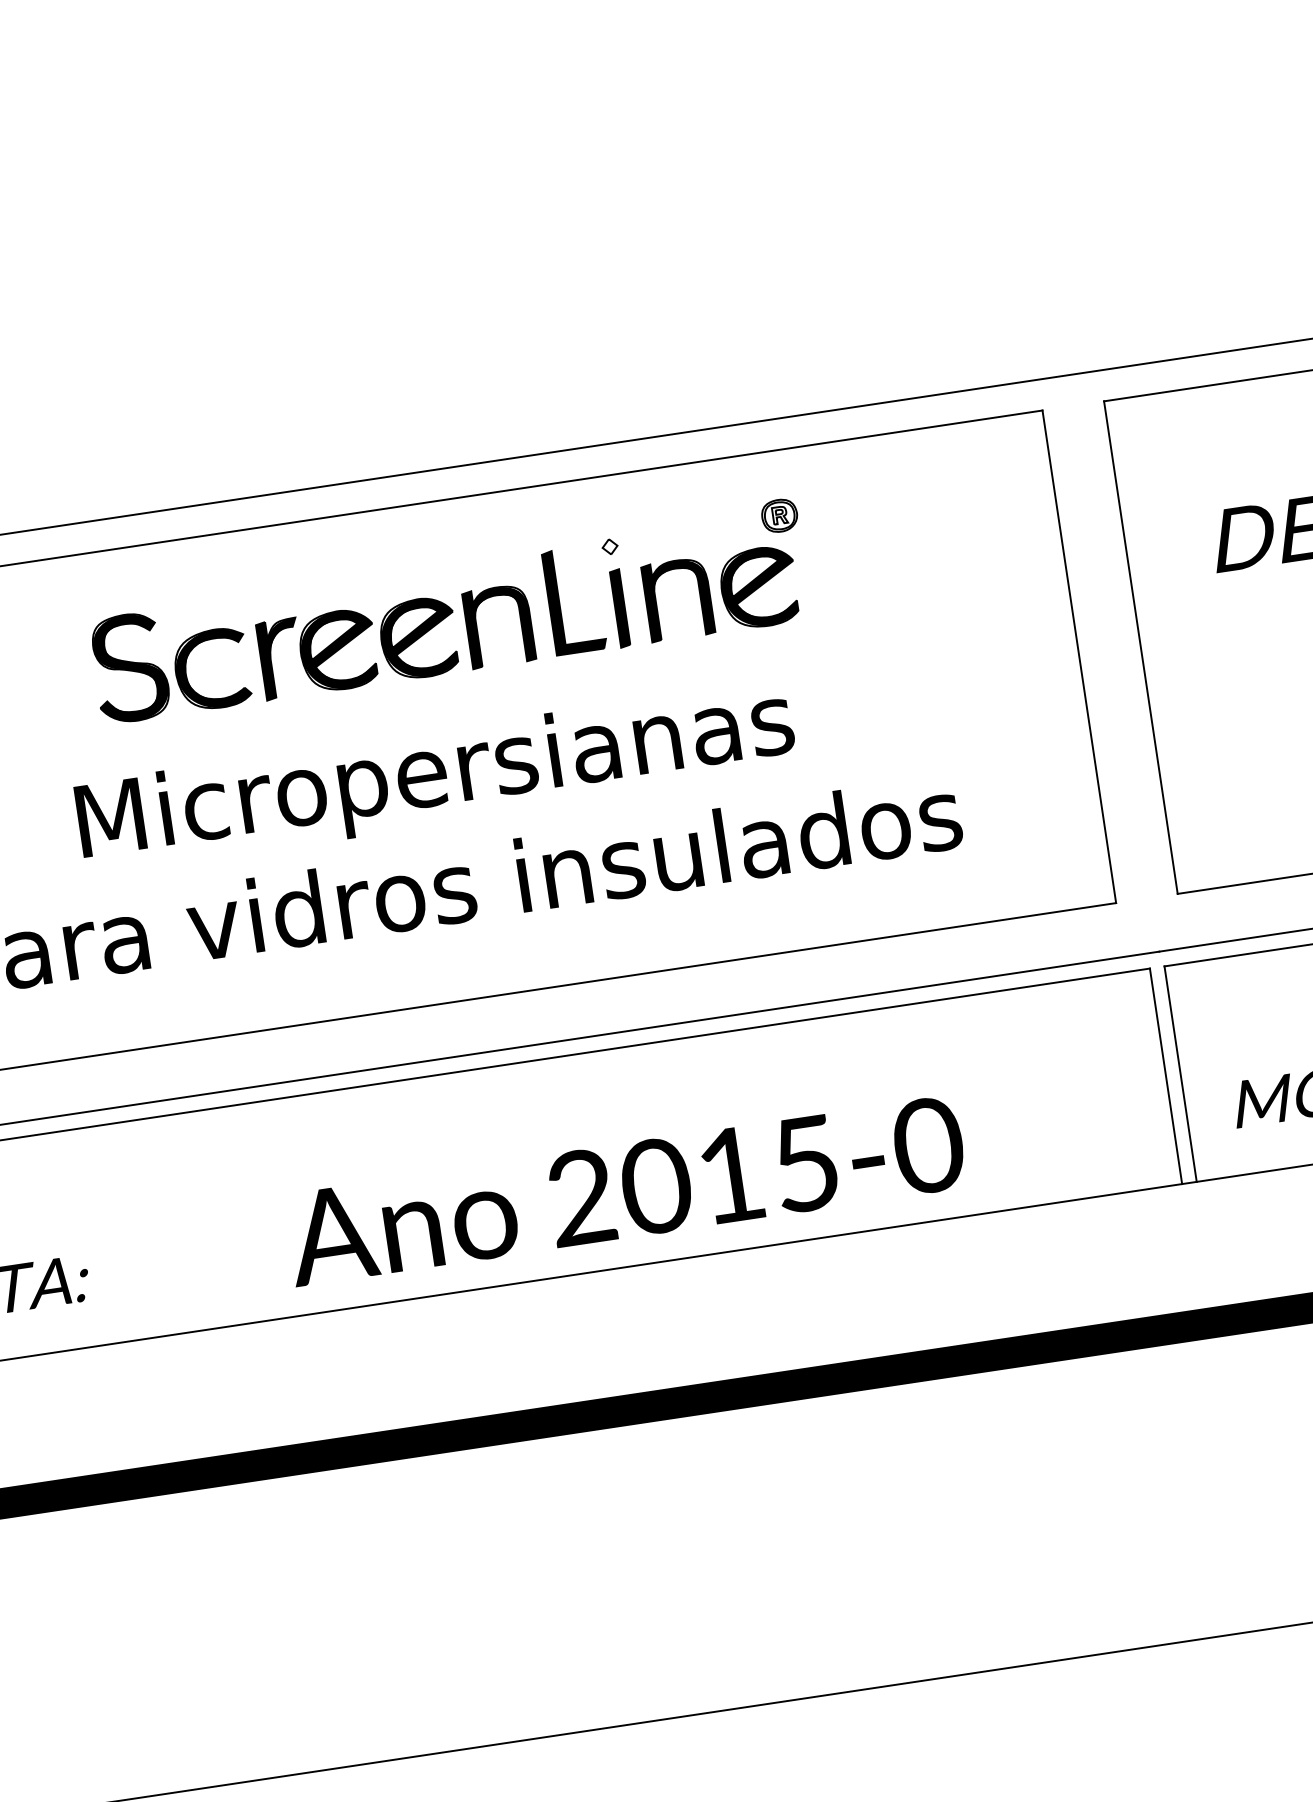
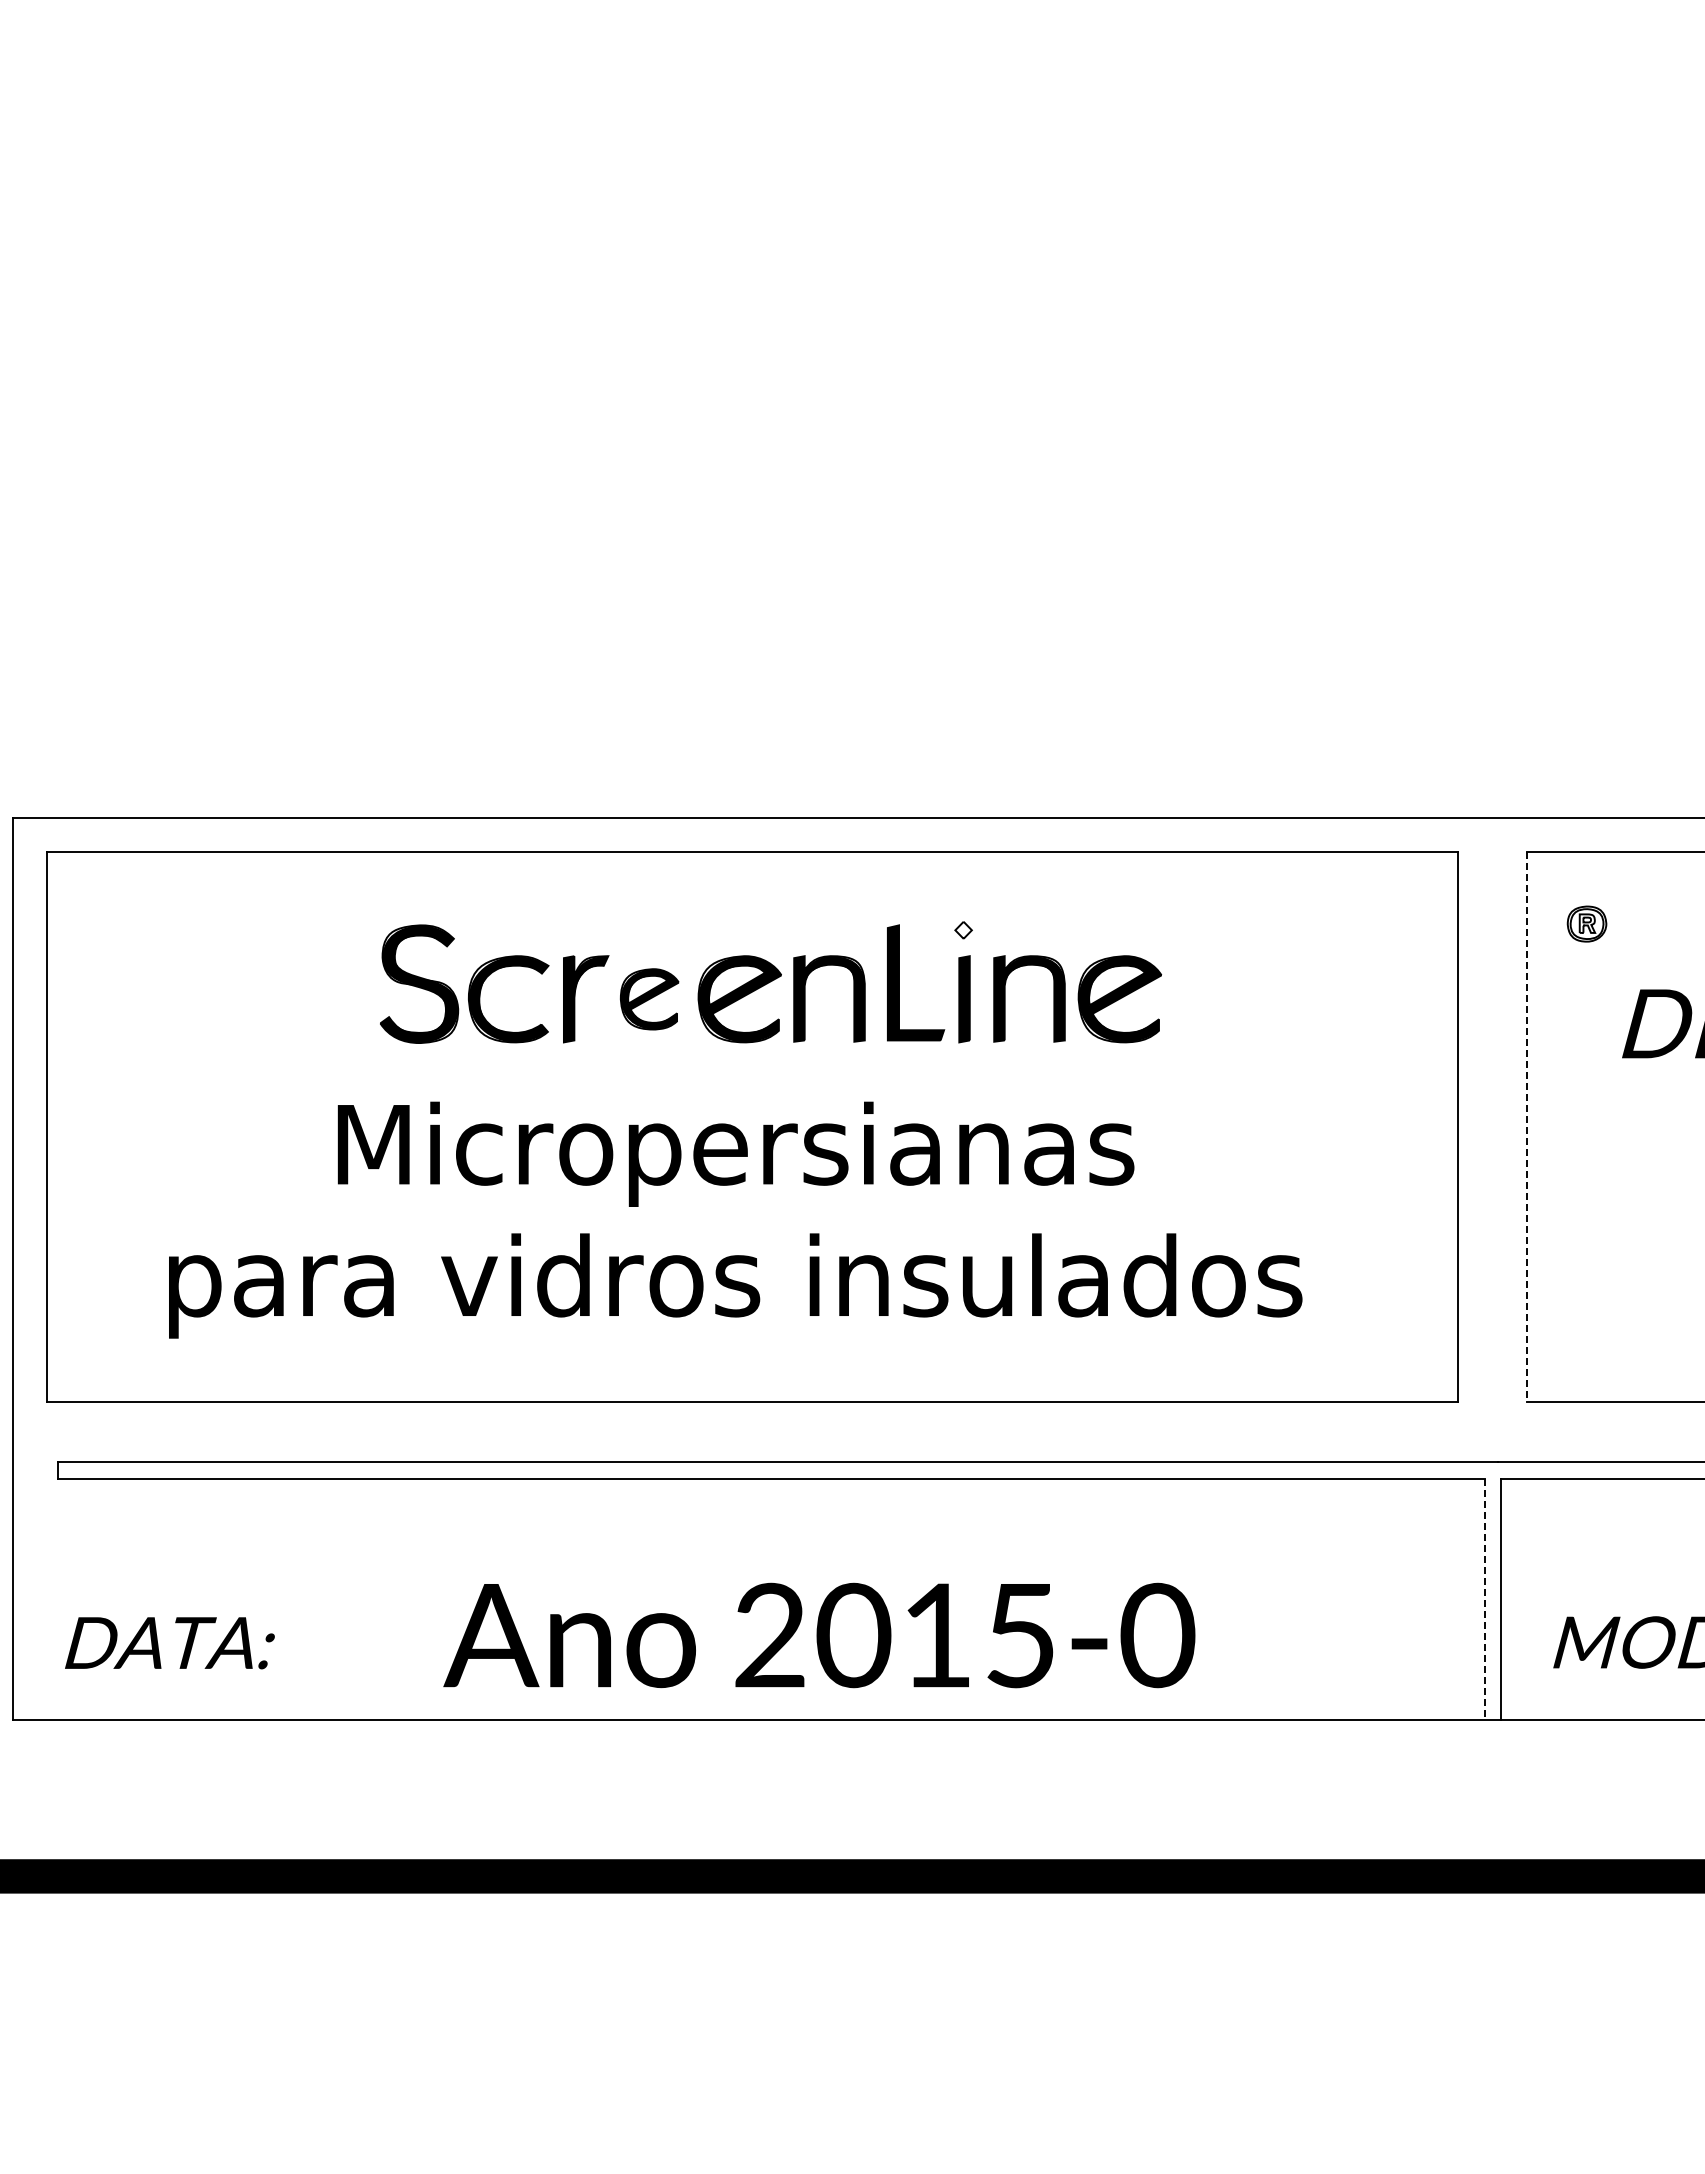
part: (779, 515) -> (1586, 923), moved
line: (1141, 647) -> (1527, 1127), solid -> dashed
part: (338, 650) -> (649, 999), size x0.7
line: (1166, 1077) -> (1484, 1600), solid -> dashed
text: (625, 1190) -> (819, 1635), moved

